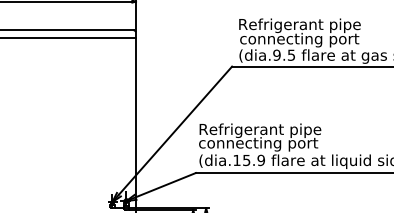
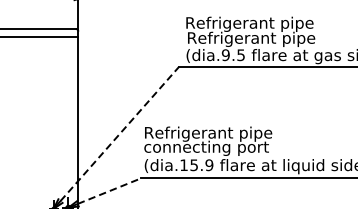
text: (301, 39) -> (251, 38), connecting port -> Refrigerant pipe
line: (175, 130) -> (119, 133), solid -> dashed
line: (165, 185) -> (109, 191), solid -> dashed

